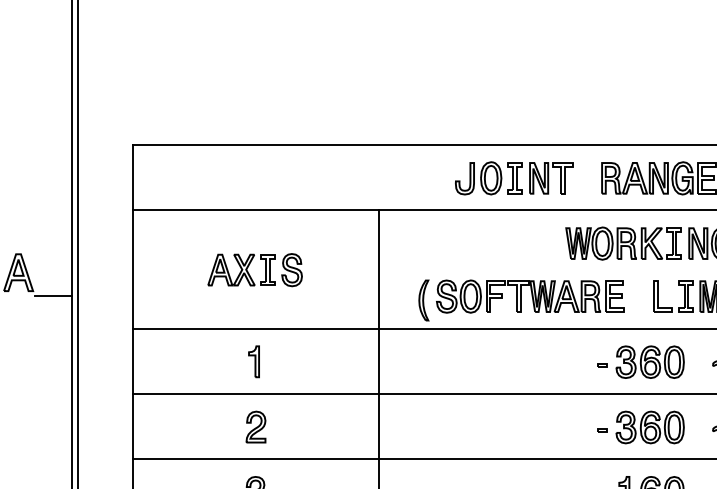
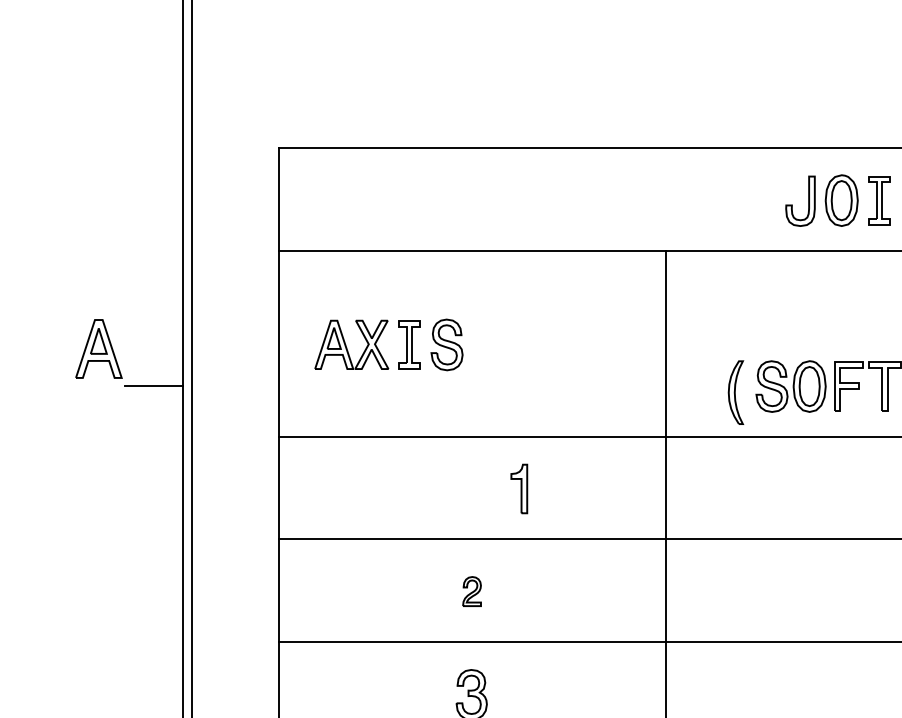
part: (254, 270) -> (387, 345), moved
part: (253, 361) -> (518, 488), moved
part: (255, 426) -> (471, 590), size x0.6

